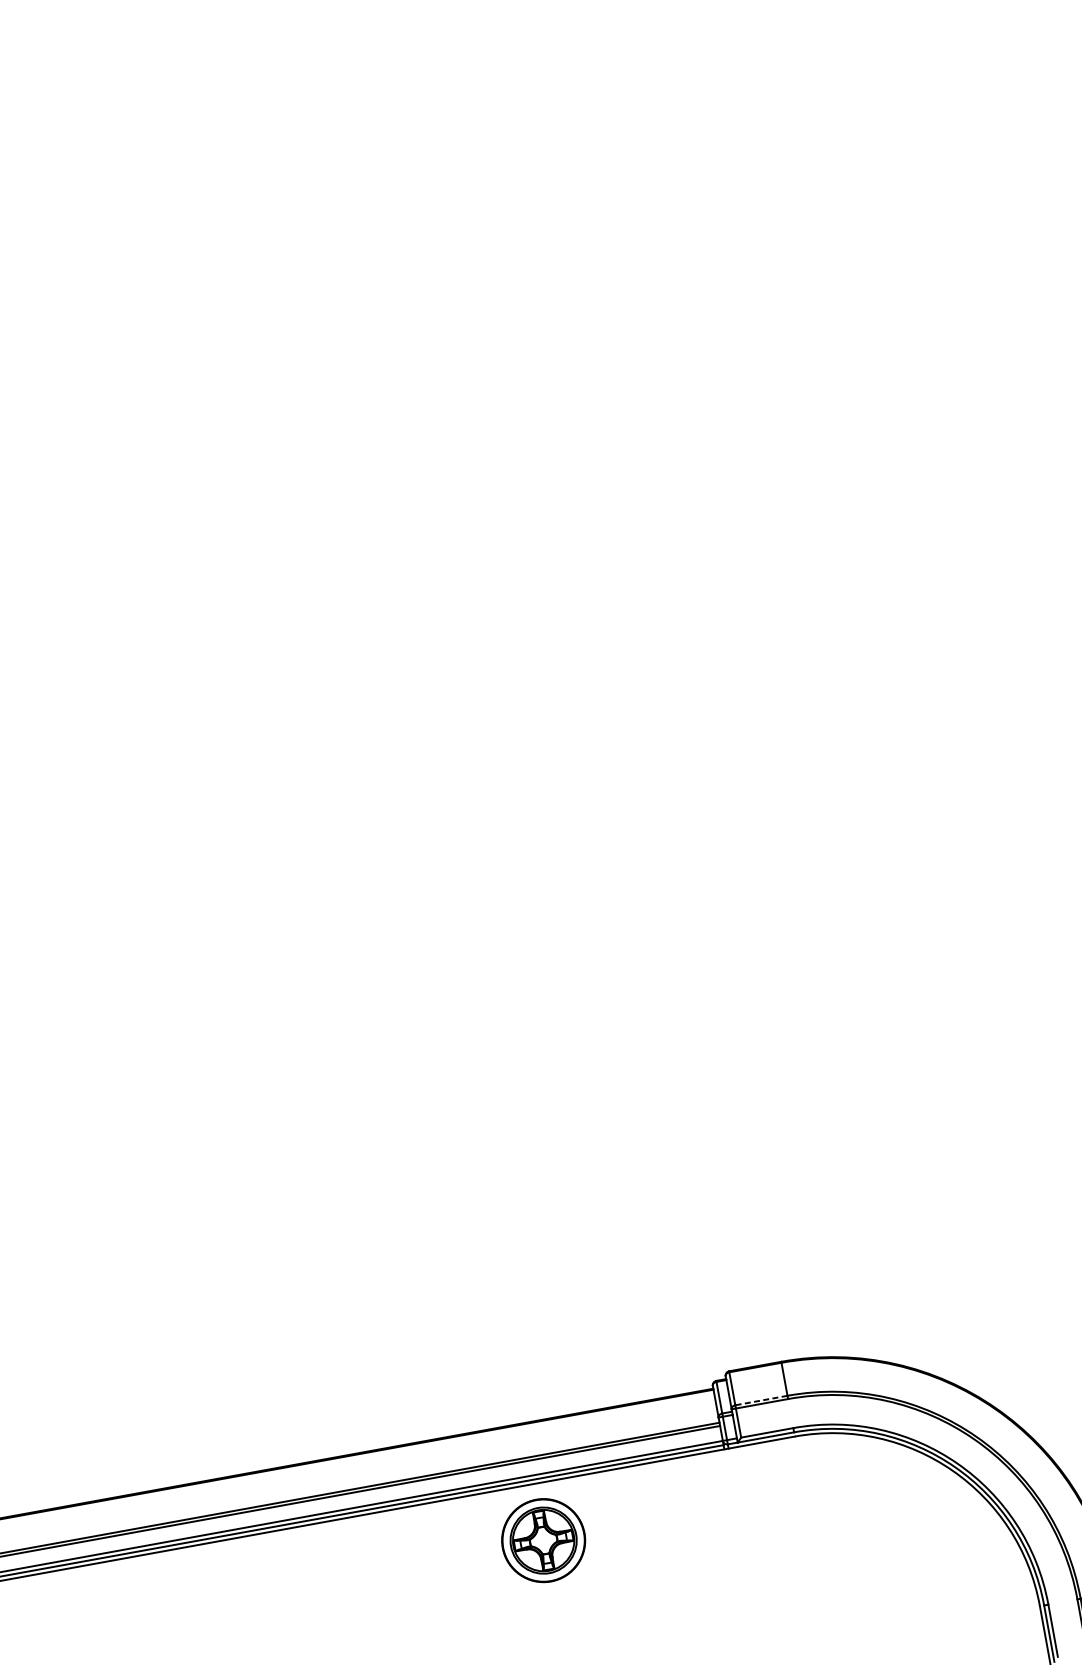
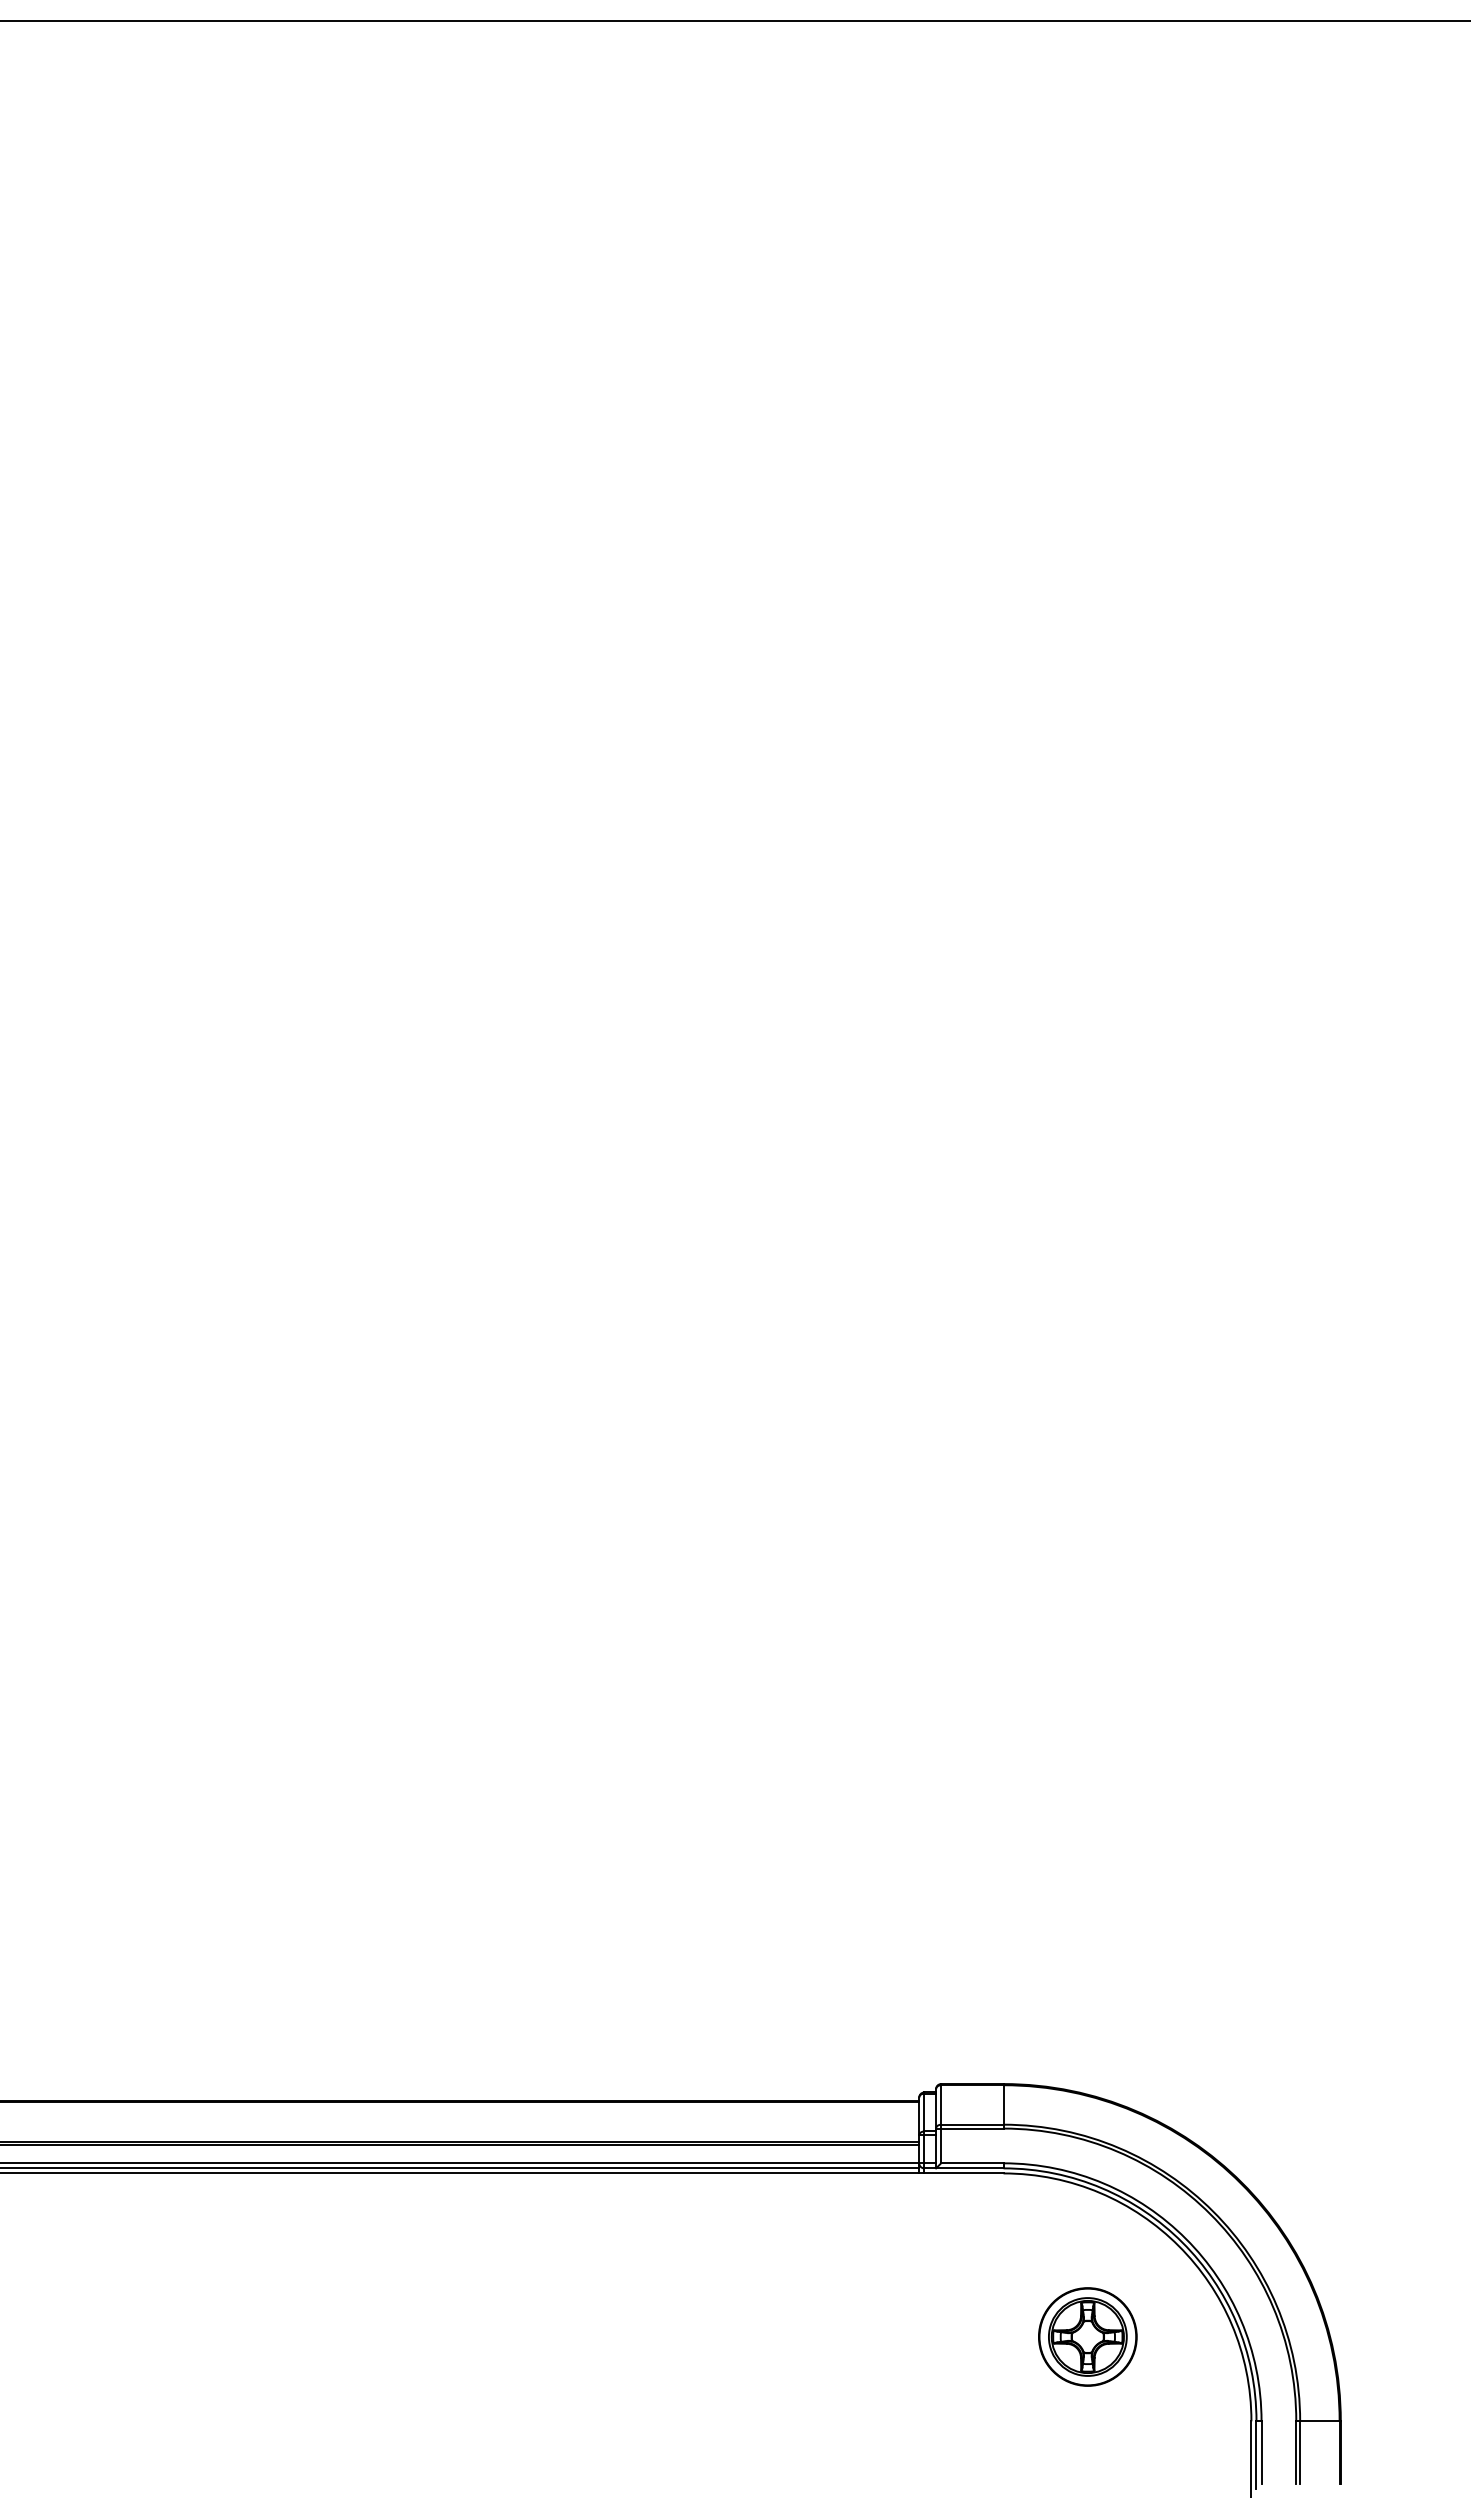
line: (760, 1400) -> (971, 2124), dashed -> solid
part: (543, 1540) -> (1087, 2336), moved

